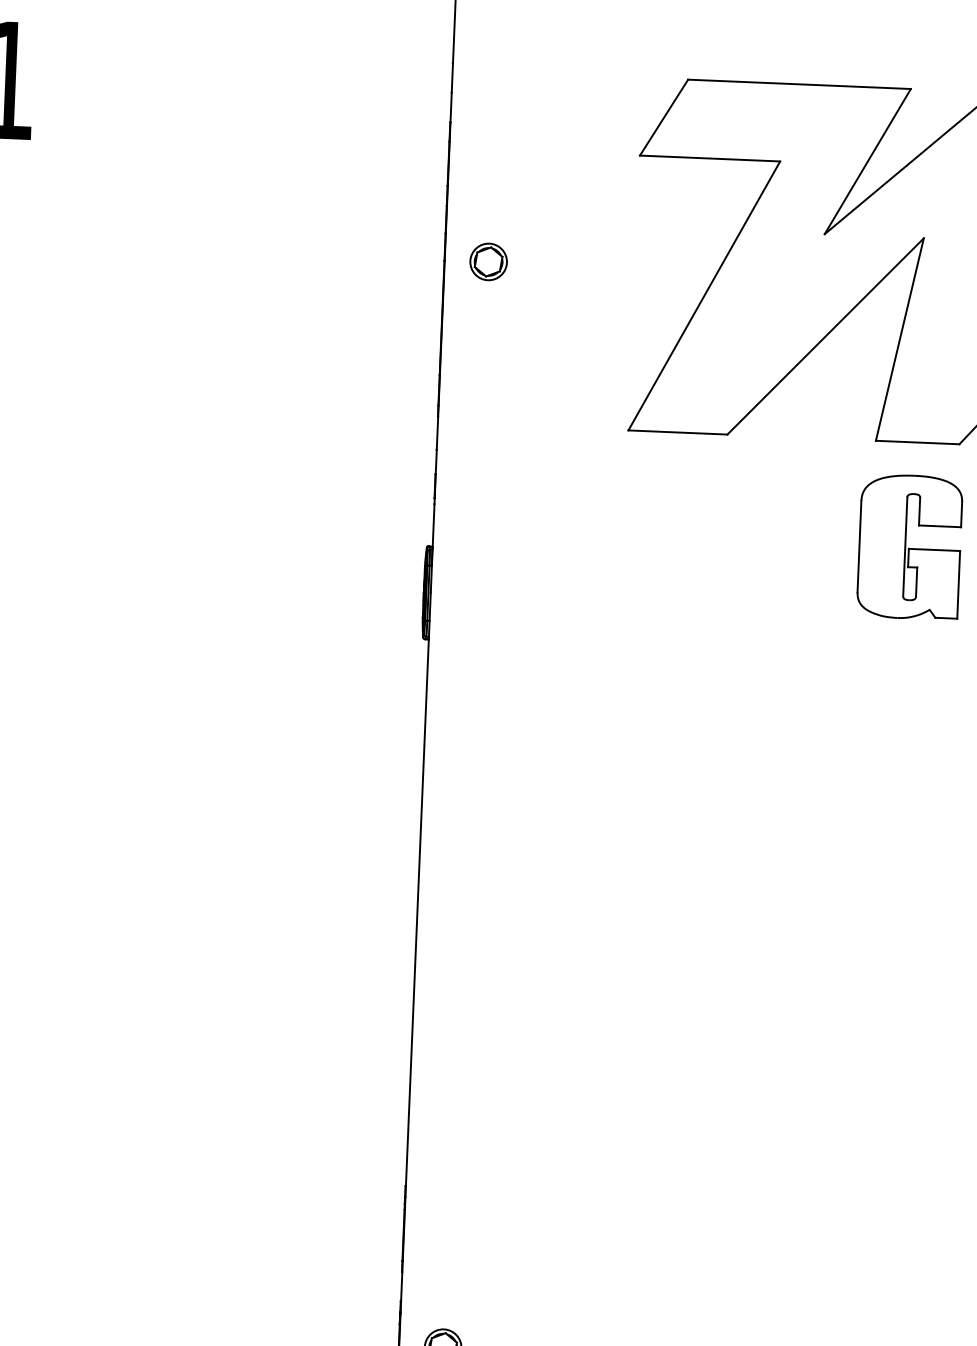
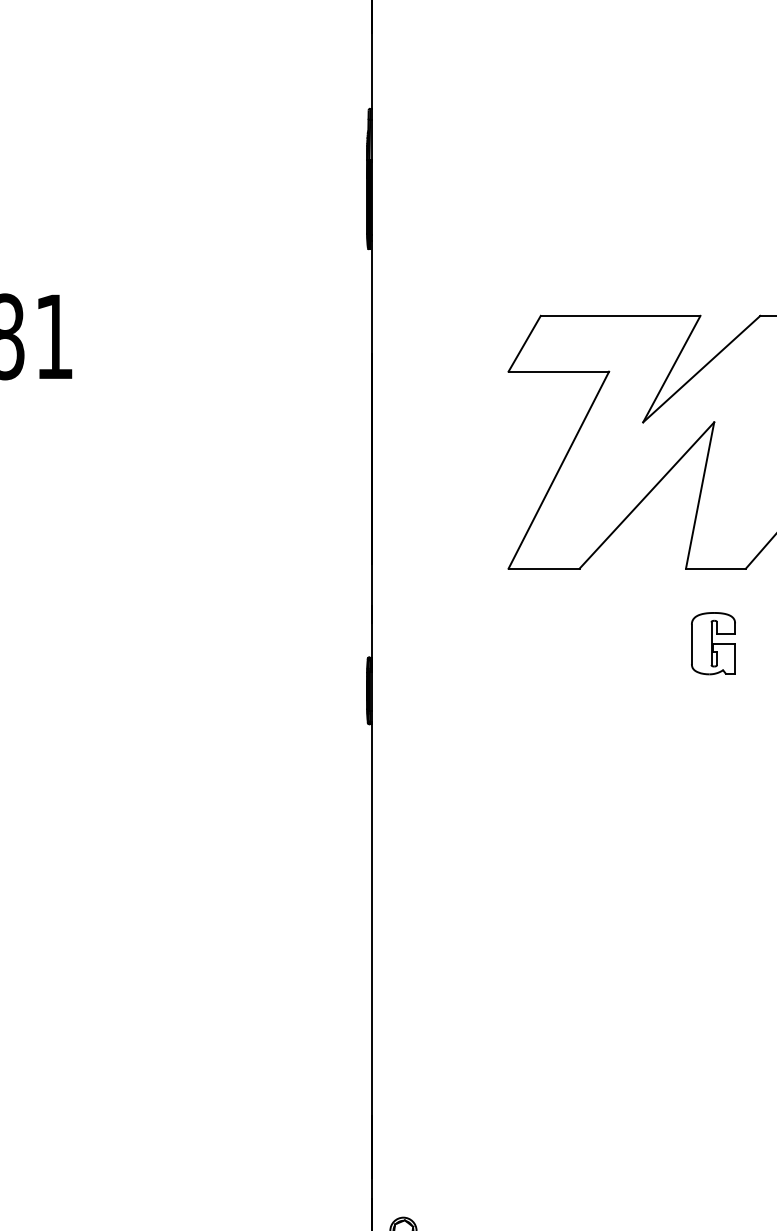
part: (488, 262) -> (403, 452), removed
part: (909, 546) -> (713, 643), size x0.6

